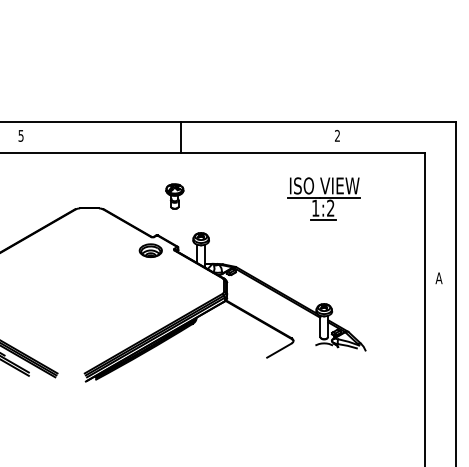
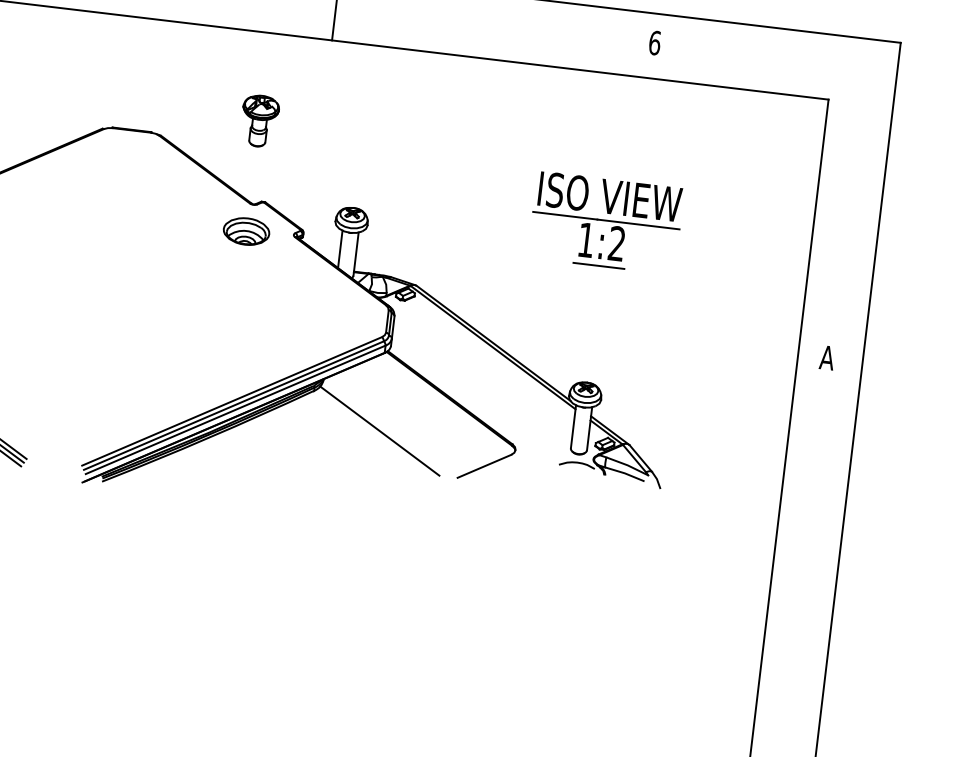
text: (337, 135) -> (654, 42), 2 -> 6
part: (174, 196) -> (259, 121), moved
part: (323, 198) -> (604, 222), moved
line: (226, 339) -> (379, 430), added

